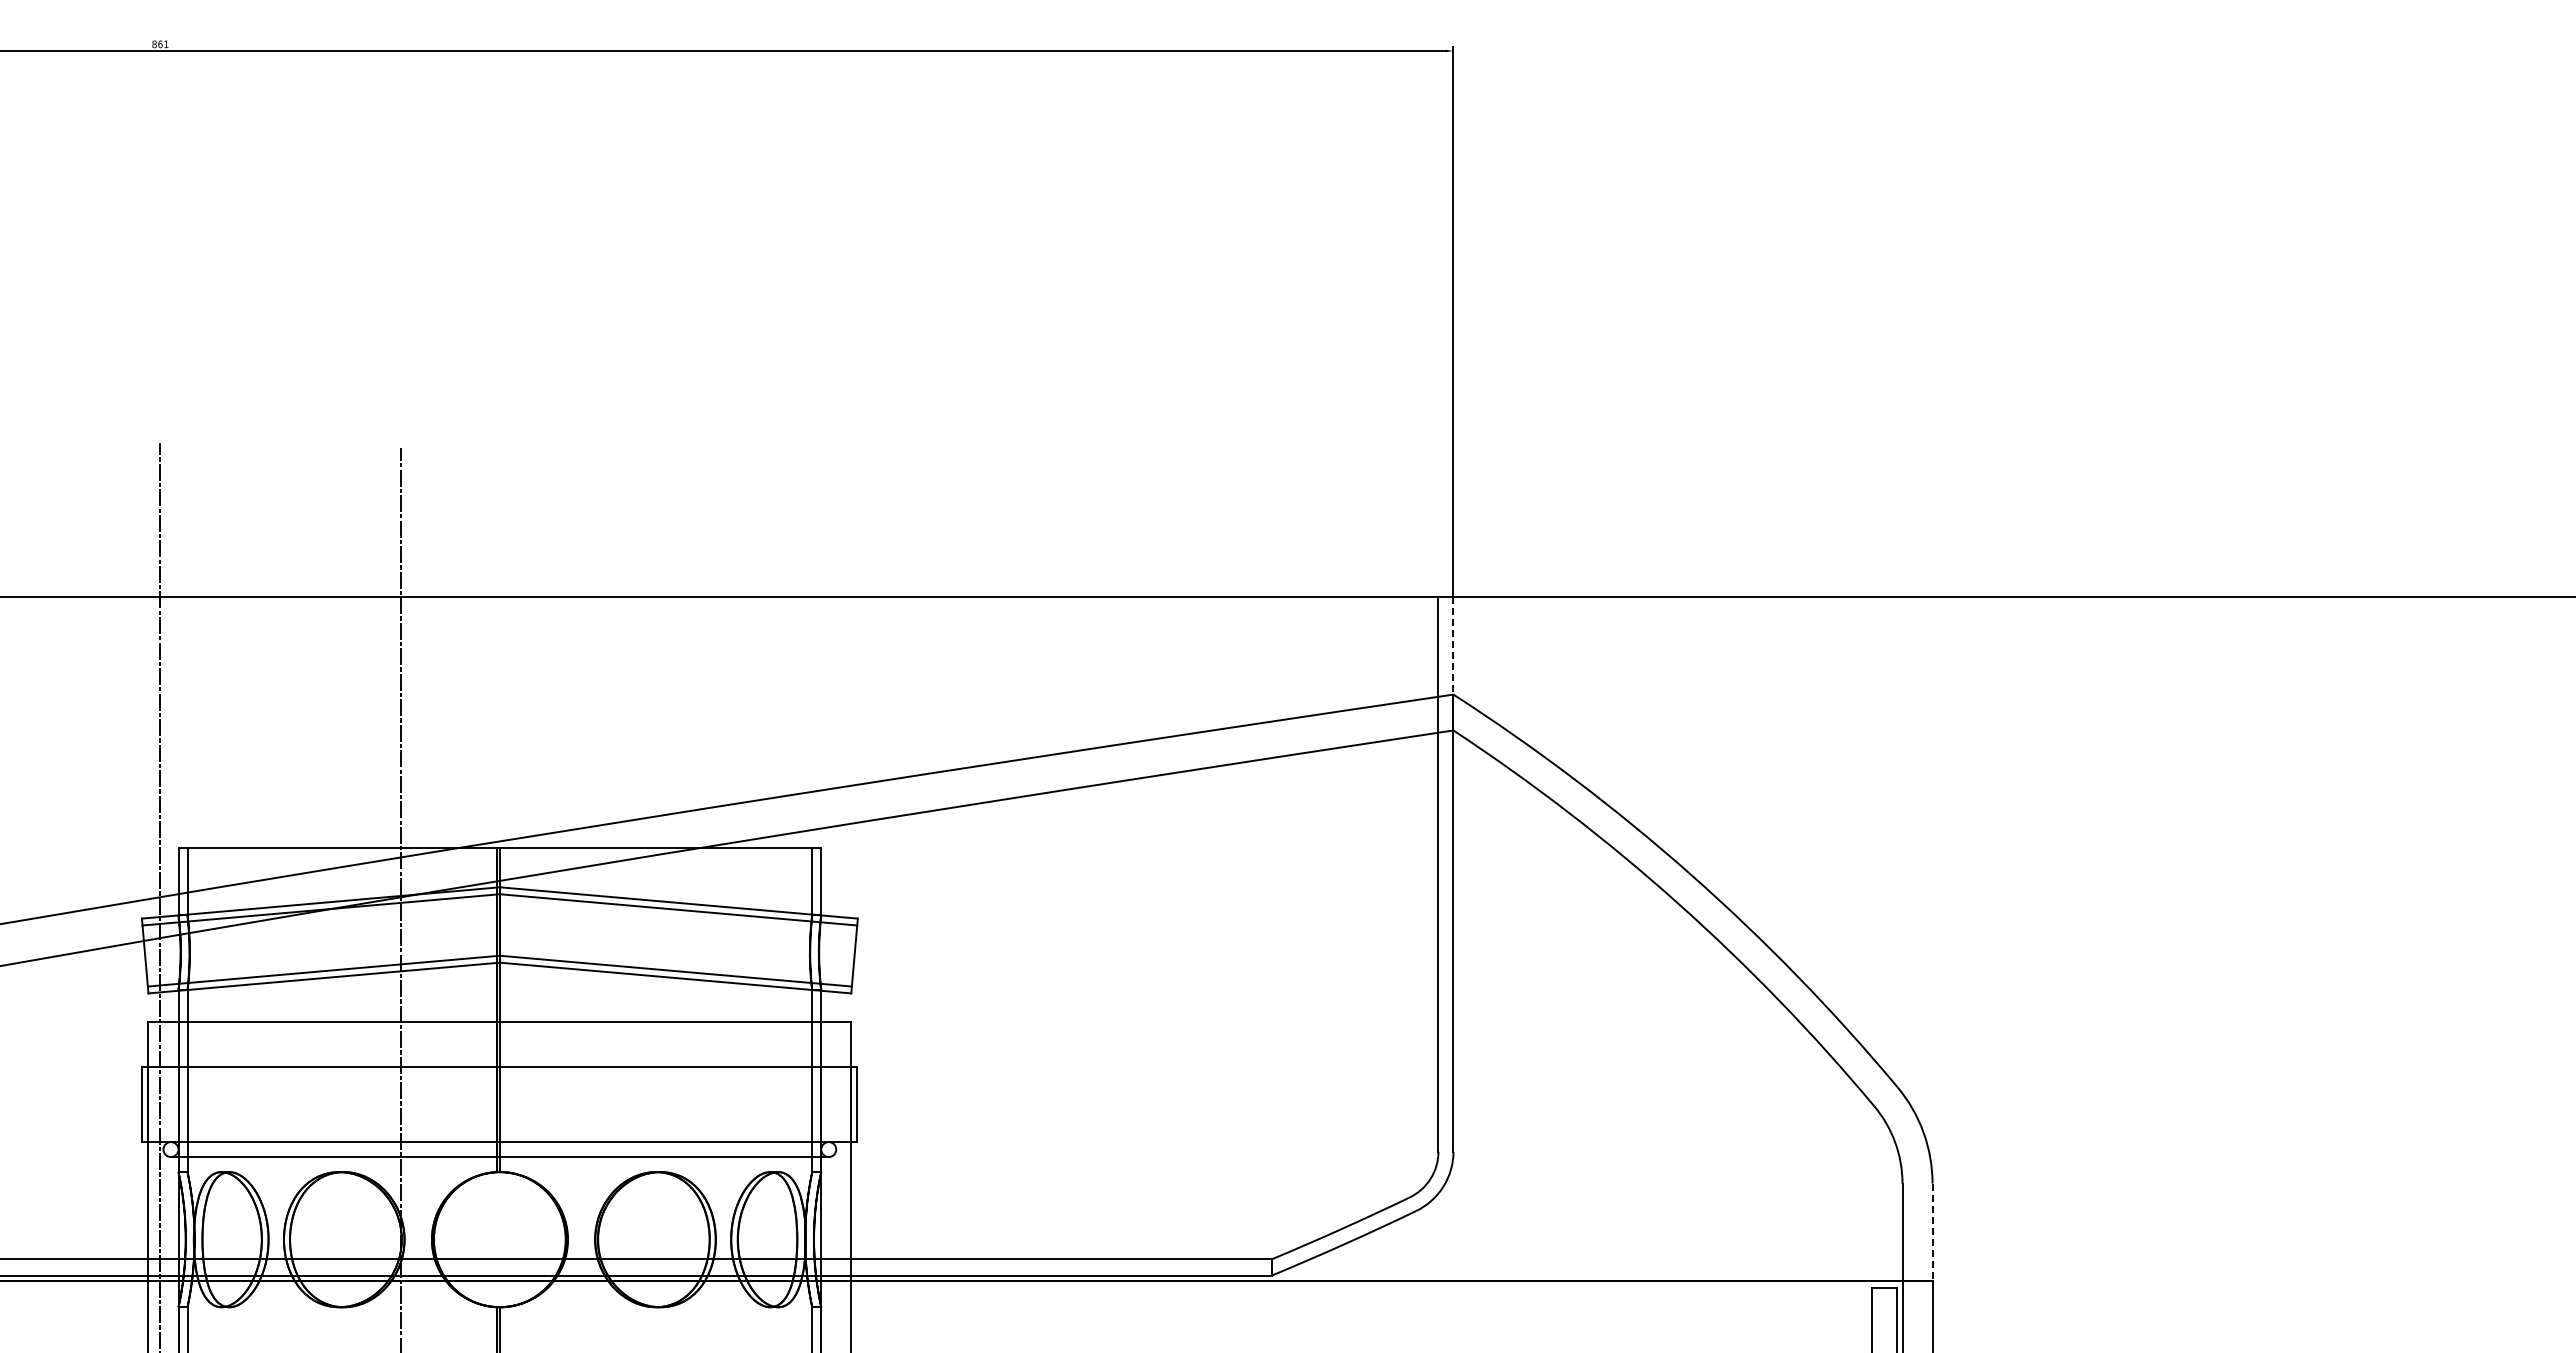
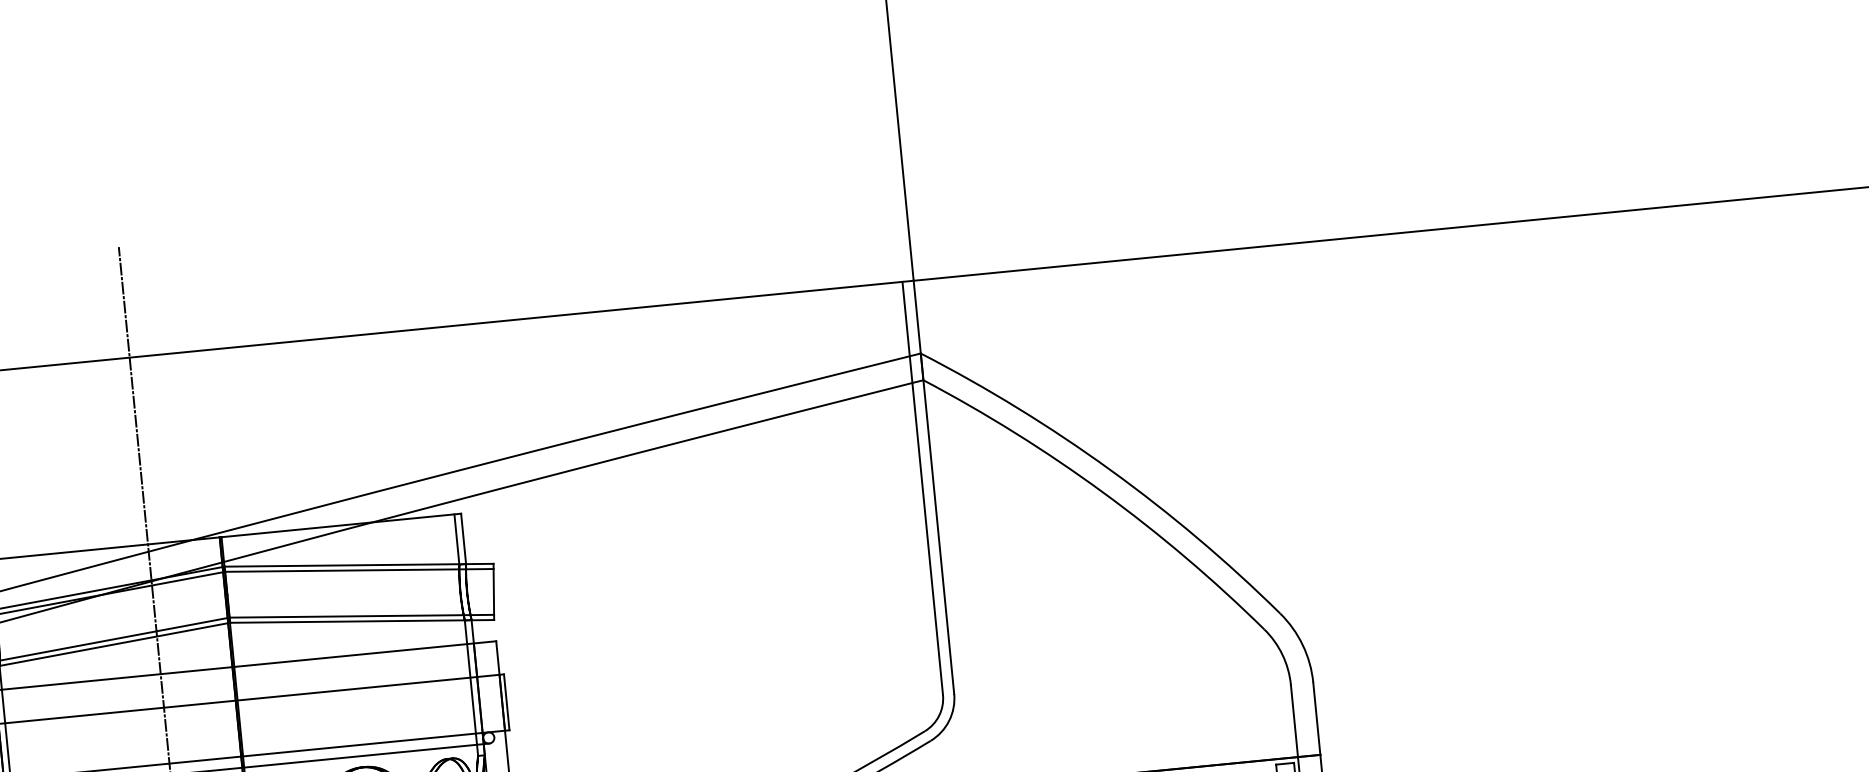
line: (1453, 645) -> (917, 316), dashed -> solid
line: (1932, 1232) -> (1316, 719), dashed -> solid

